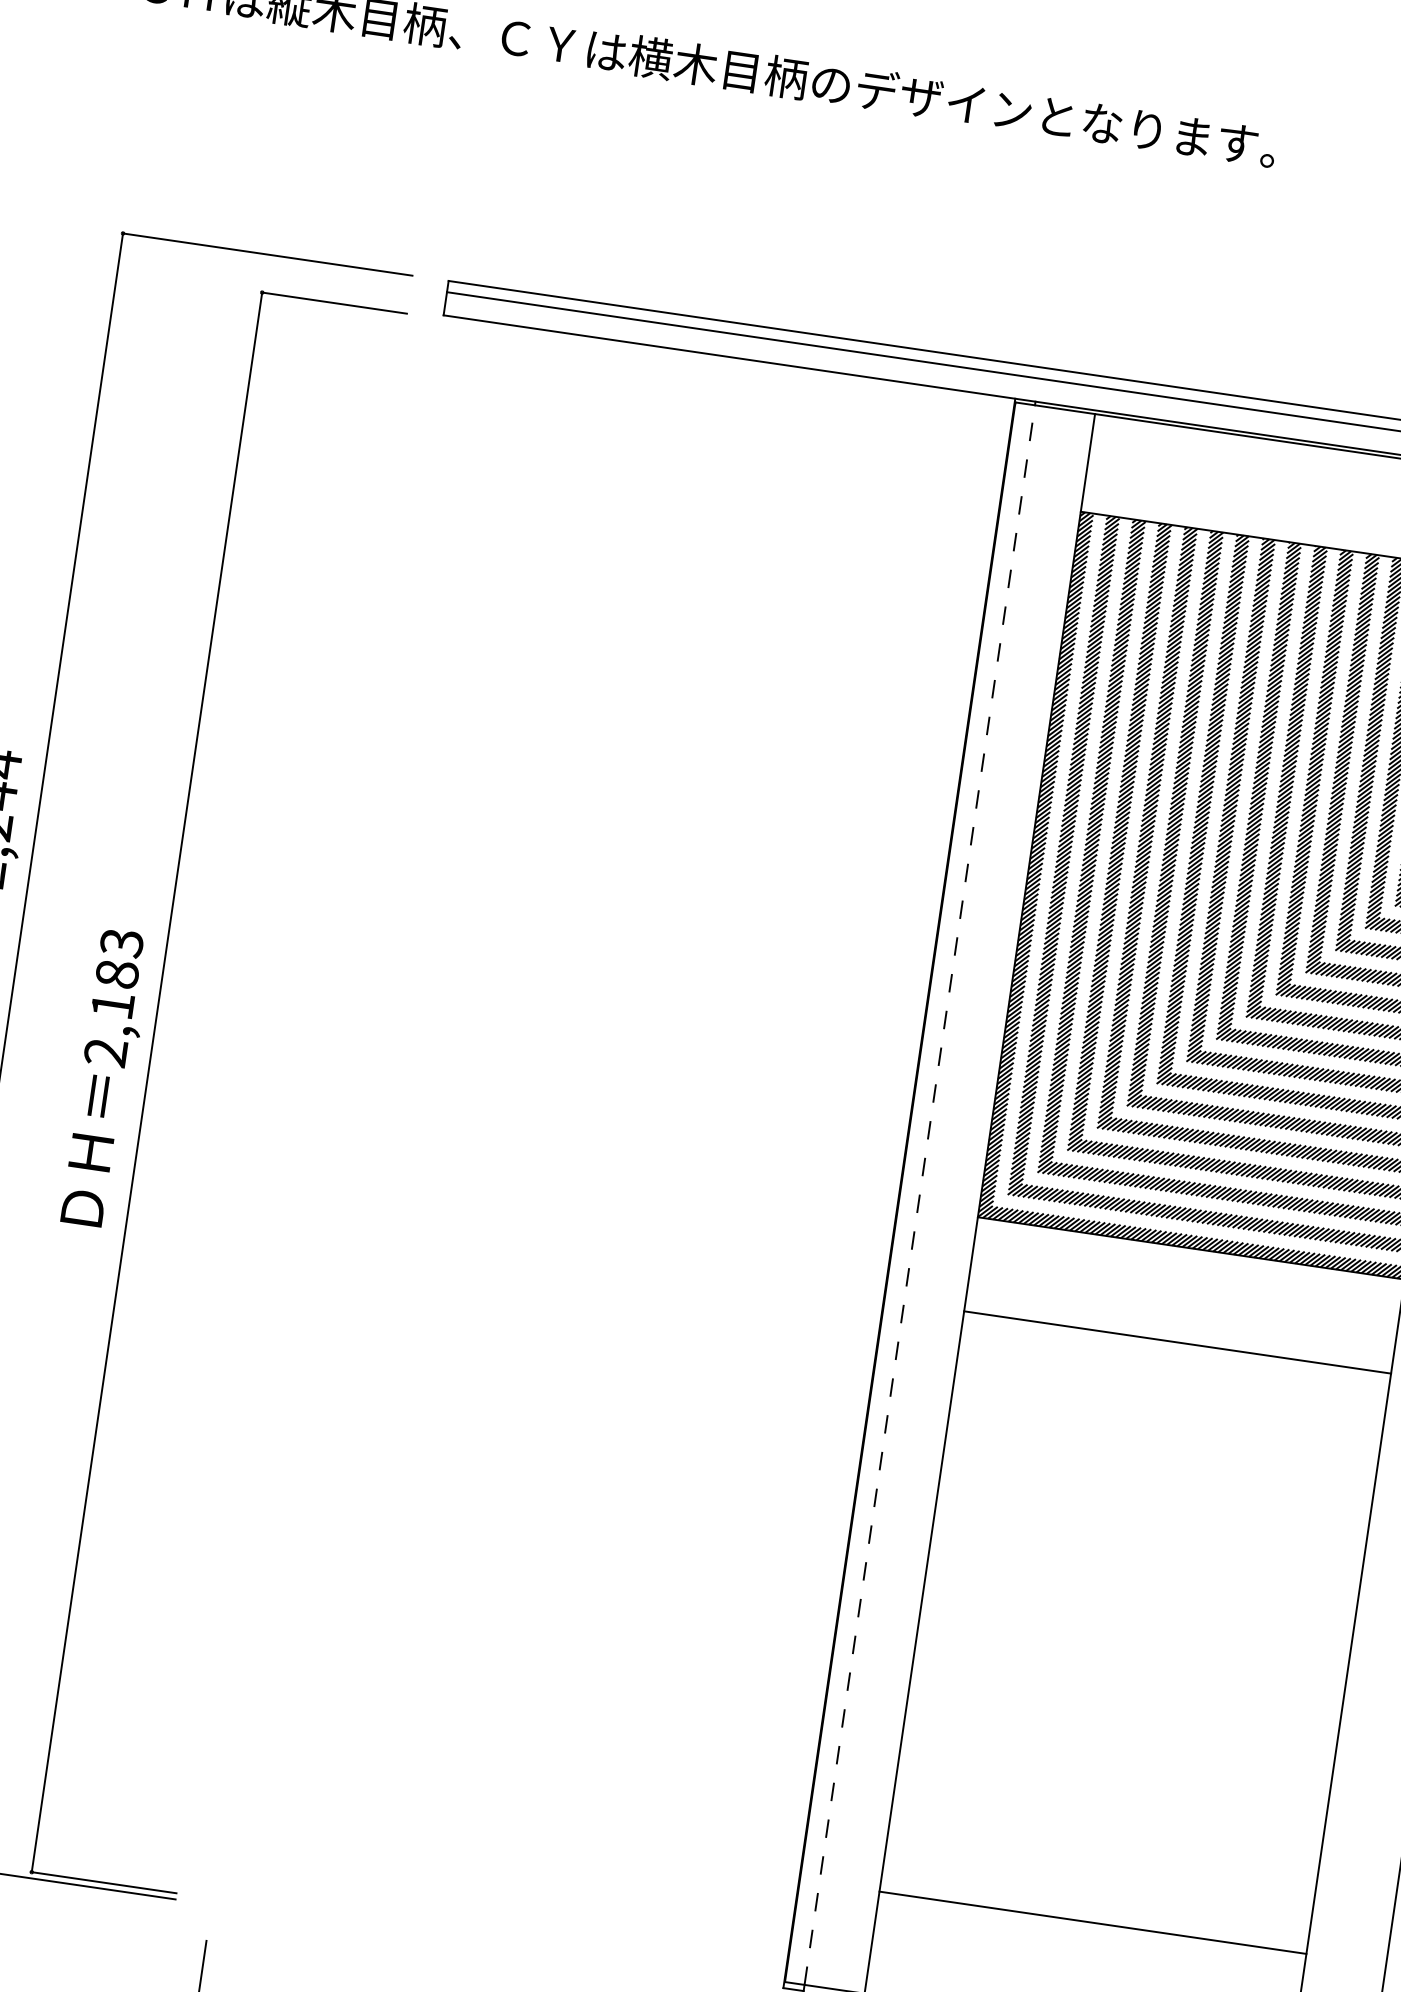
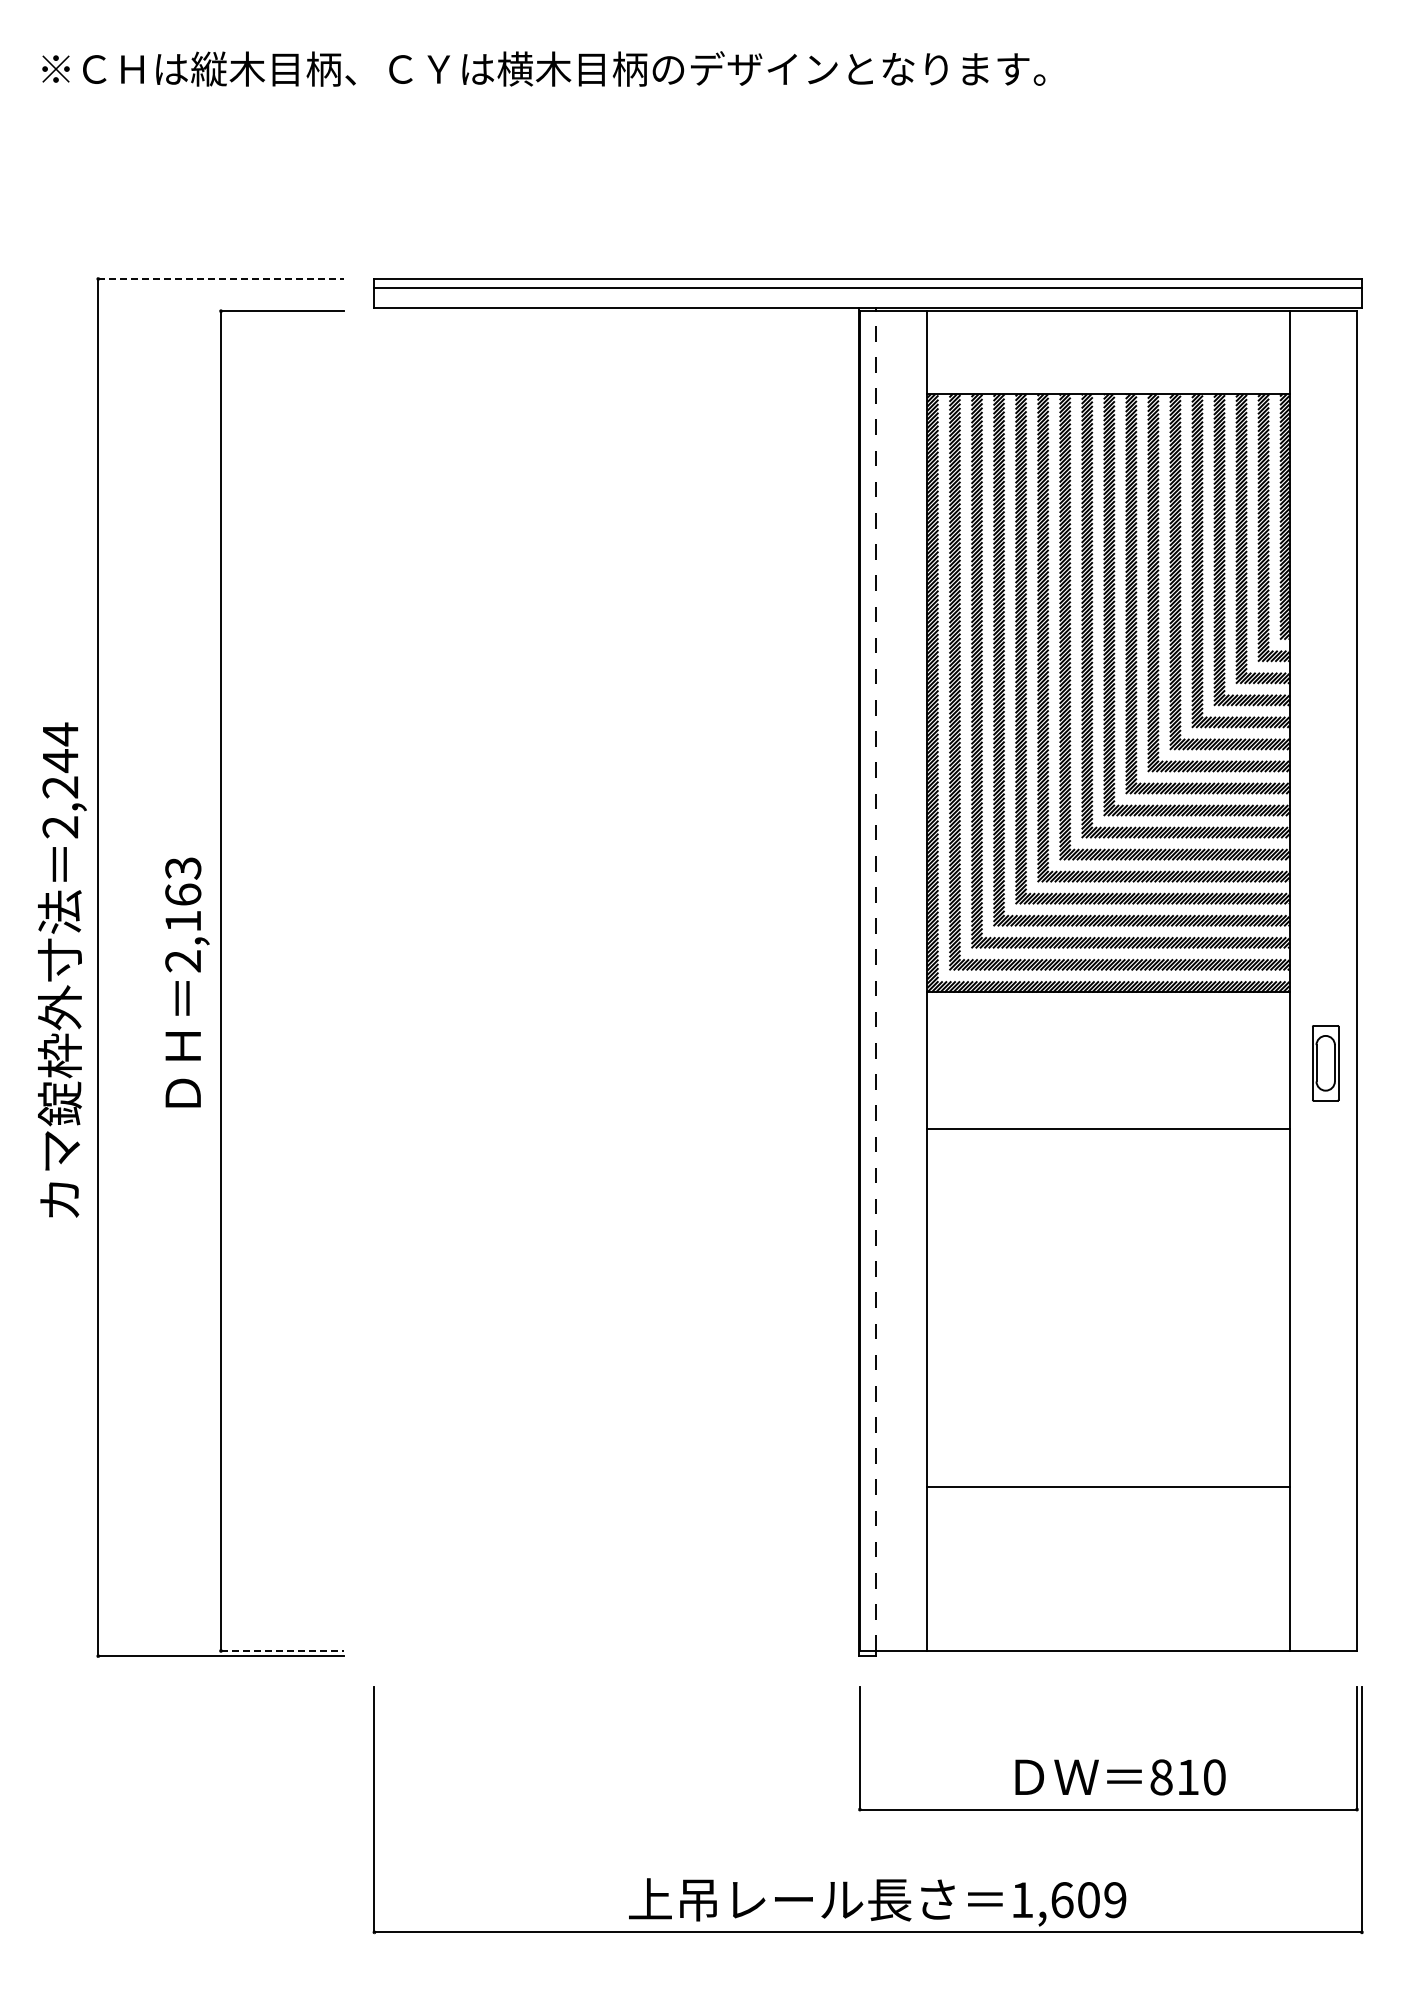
line: (268, 254) -> (221, 278), solid -> dashed
text: (117, 973) -> (183, 894), 2,183 -> 2,163
line: (1177, 1342) -> (1108, 1129), moved
line: (104, 1882) -> (282, 1650), solid -> dashed
line: (1093, 1922) -> (1108, 1487), moved

